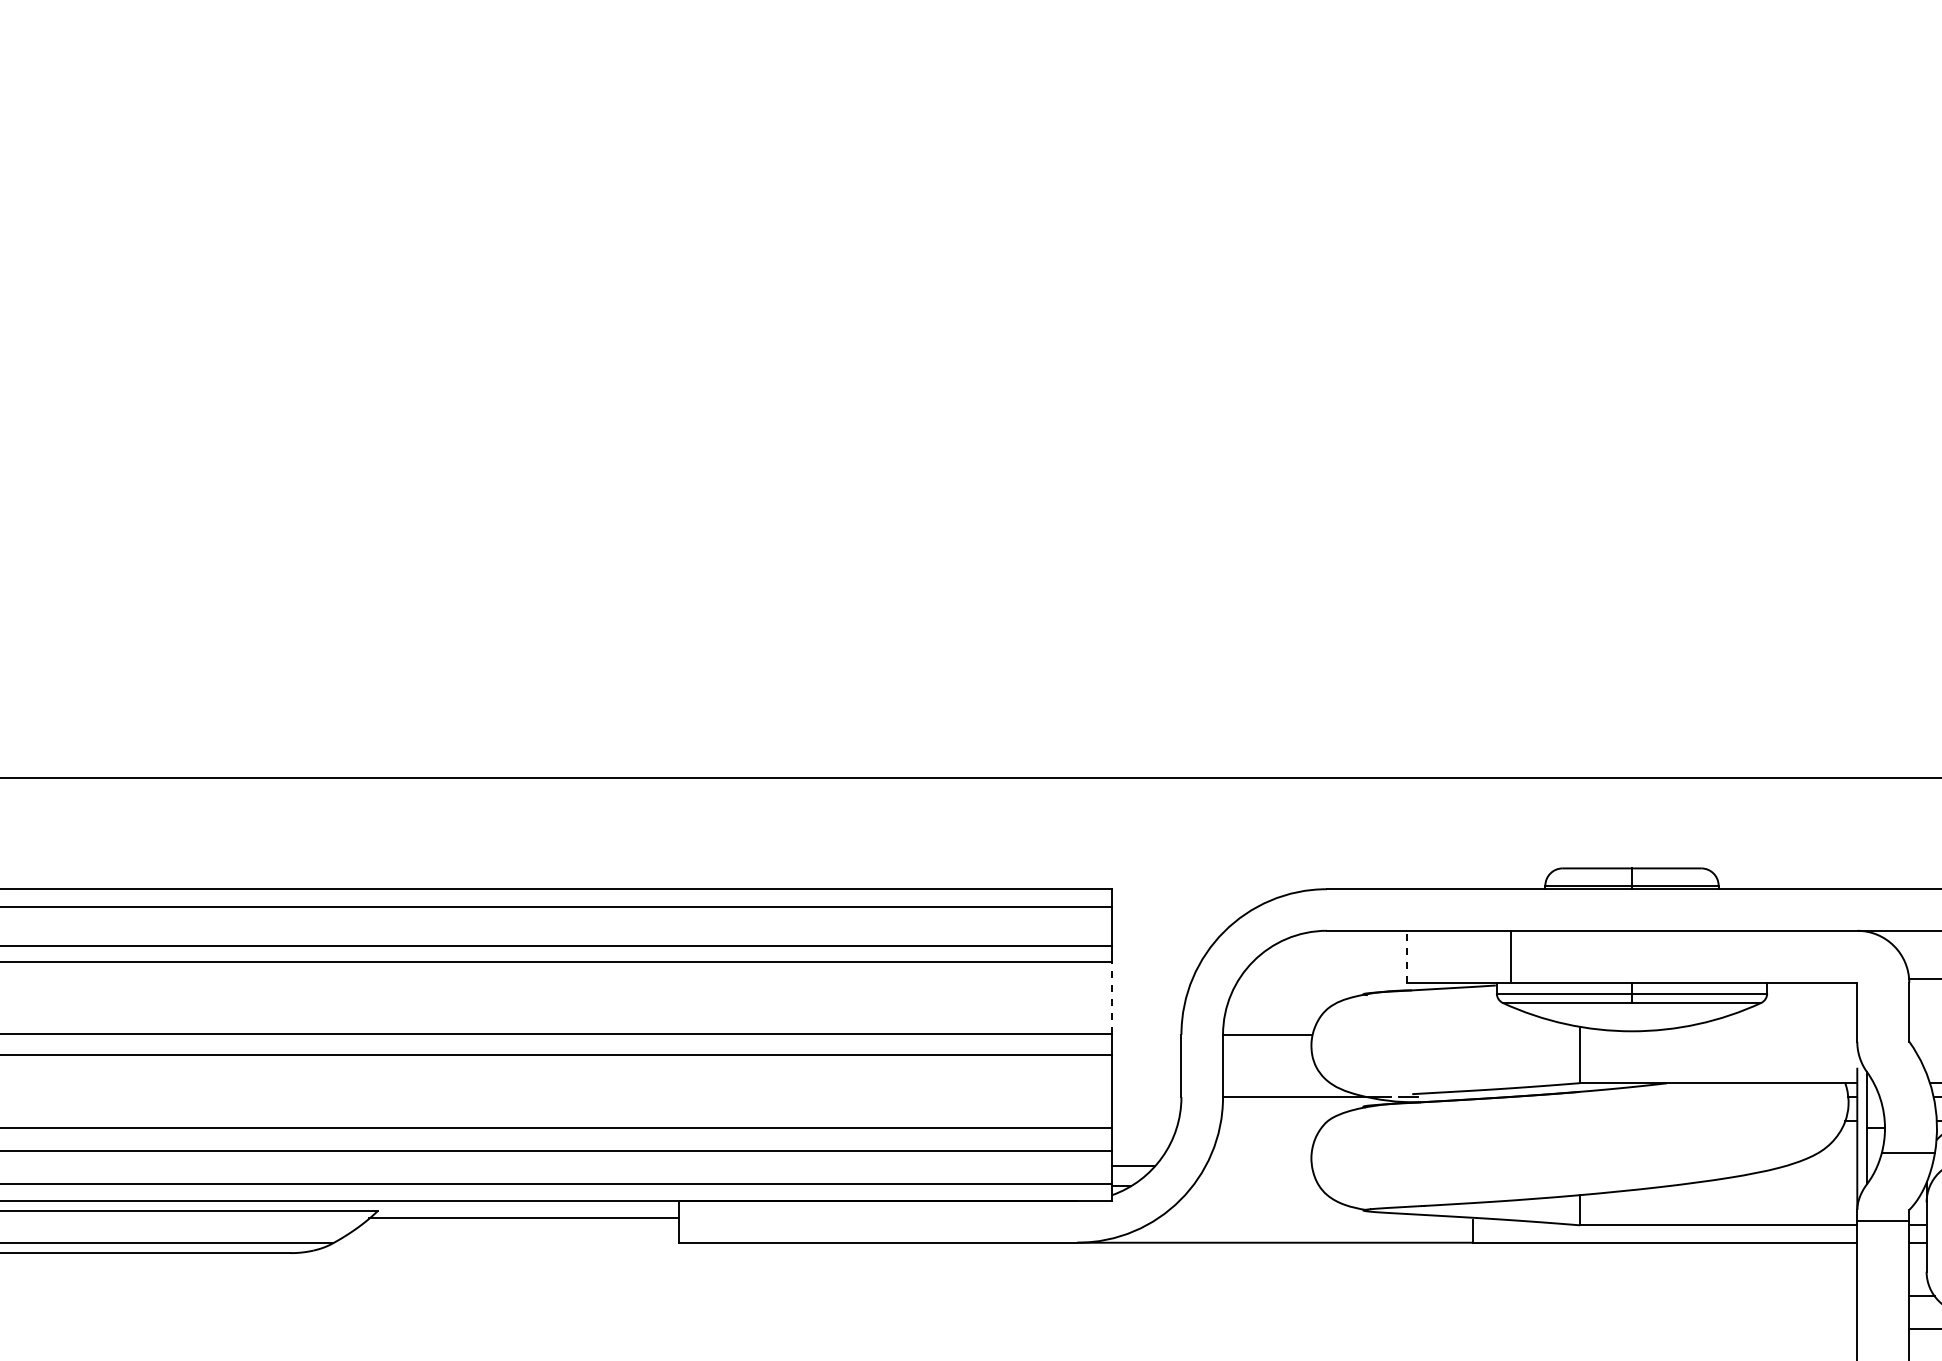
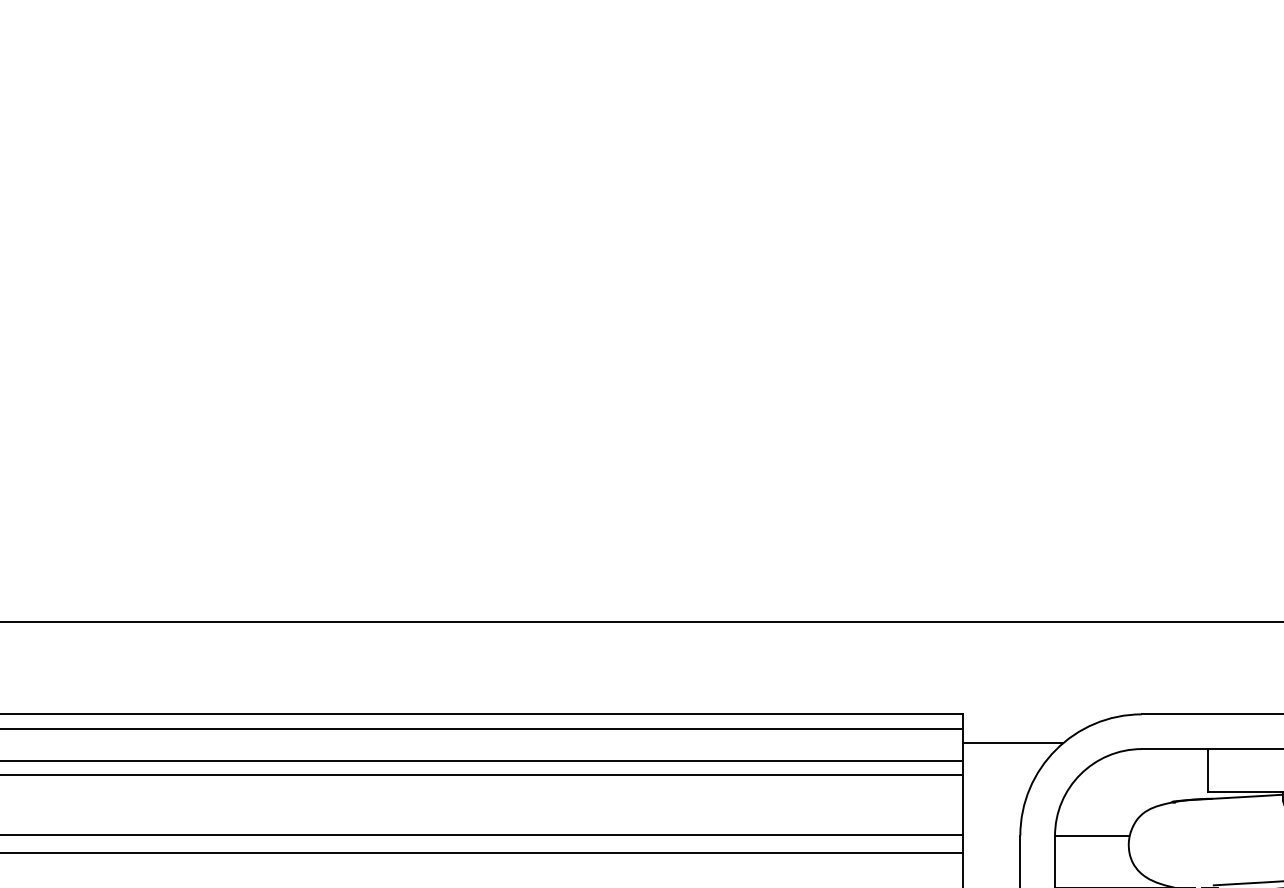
line: (1172, 923) -> (1012, 742), added
line: (1406, 956) -> (1208, 770), dashed -> solid
line: (1112, 997) -> (962, 804), dashed -> solid

